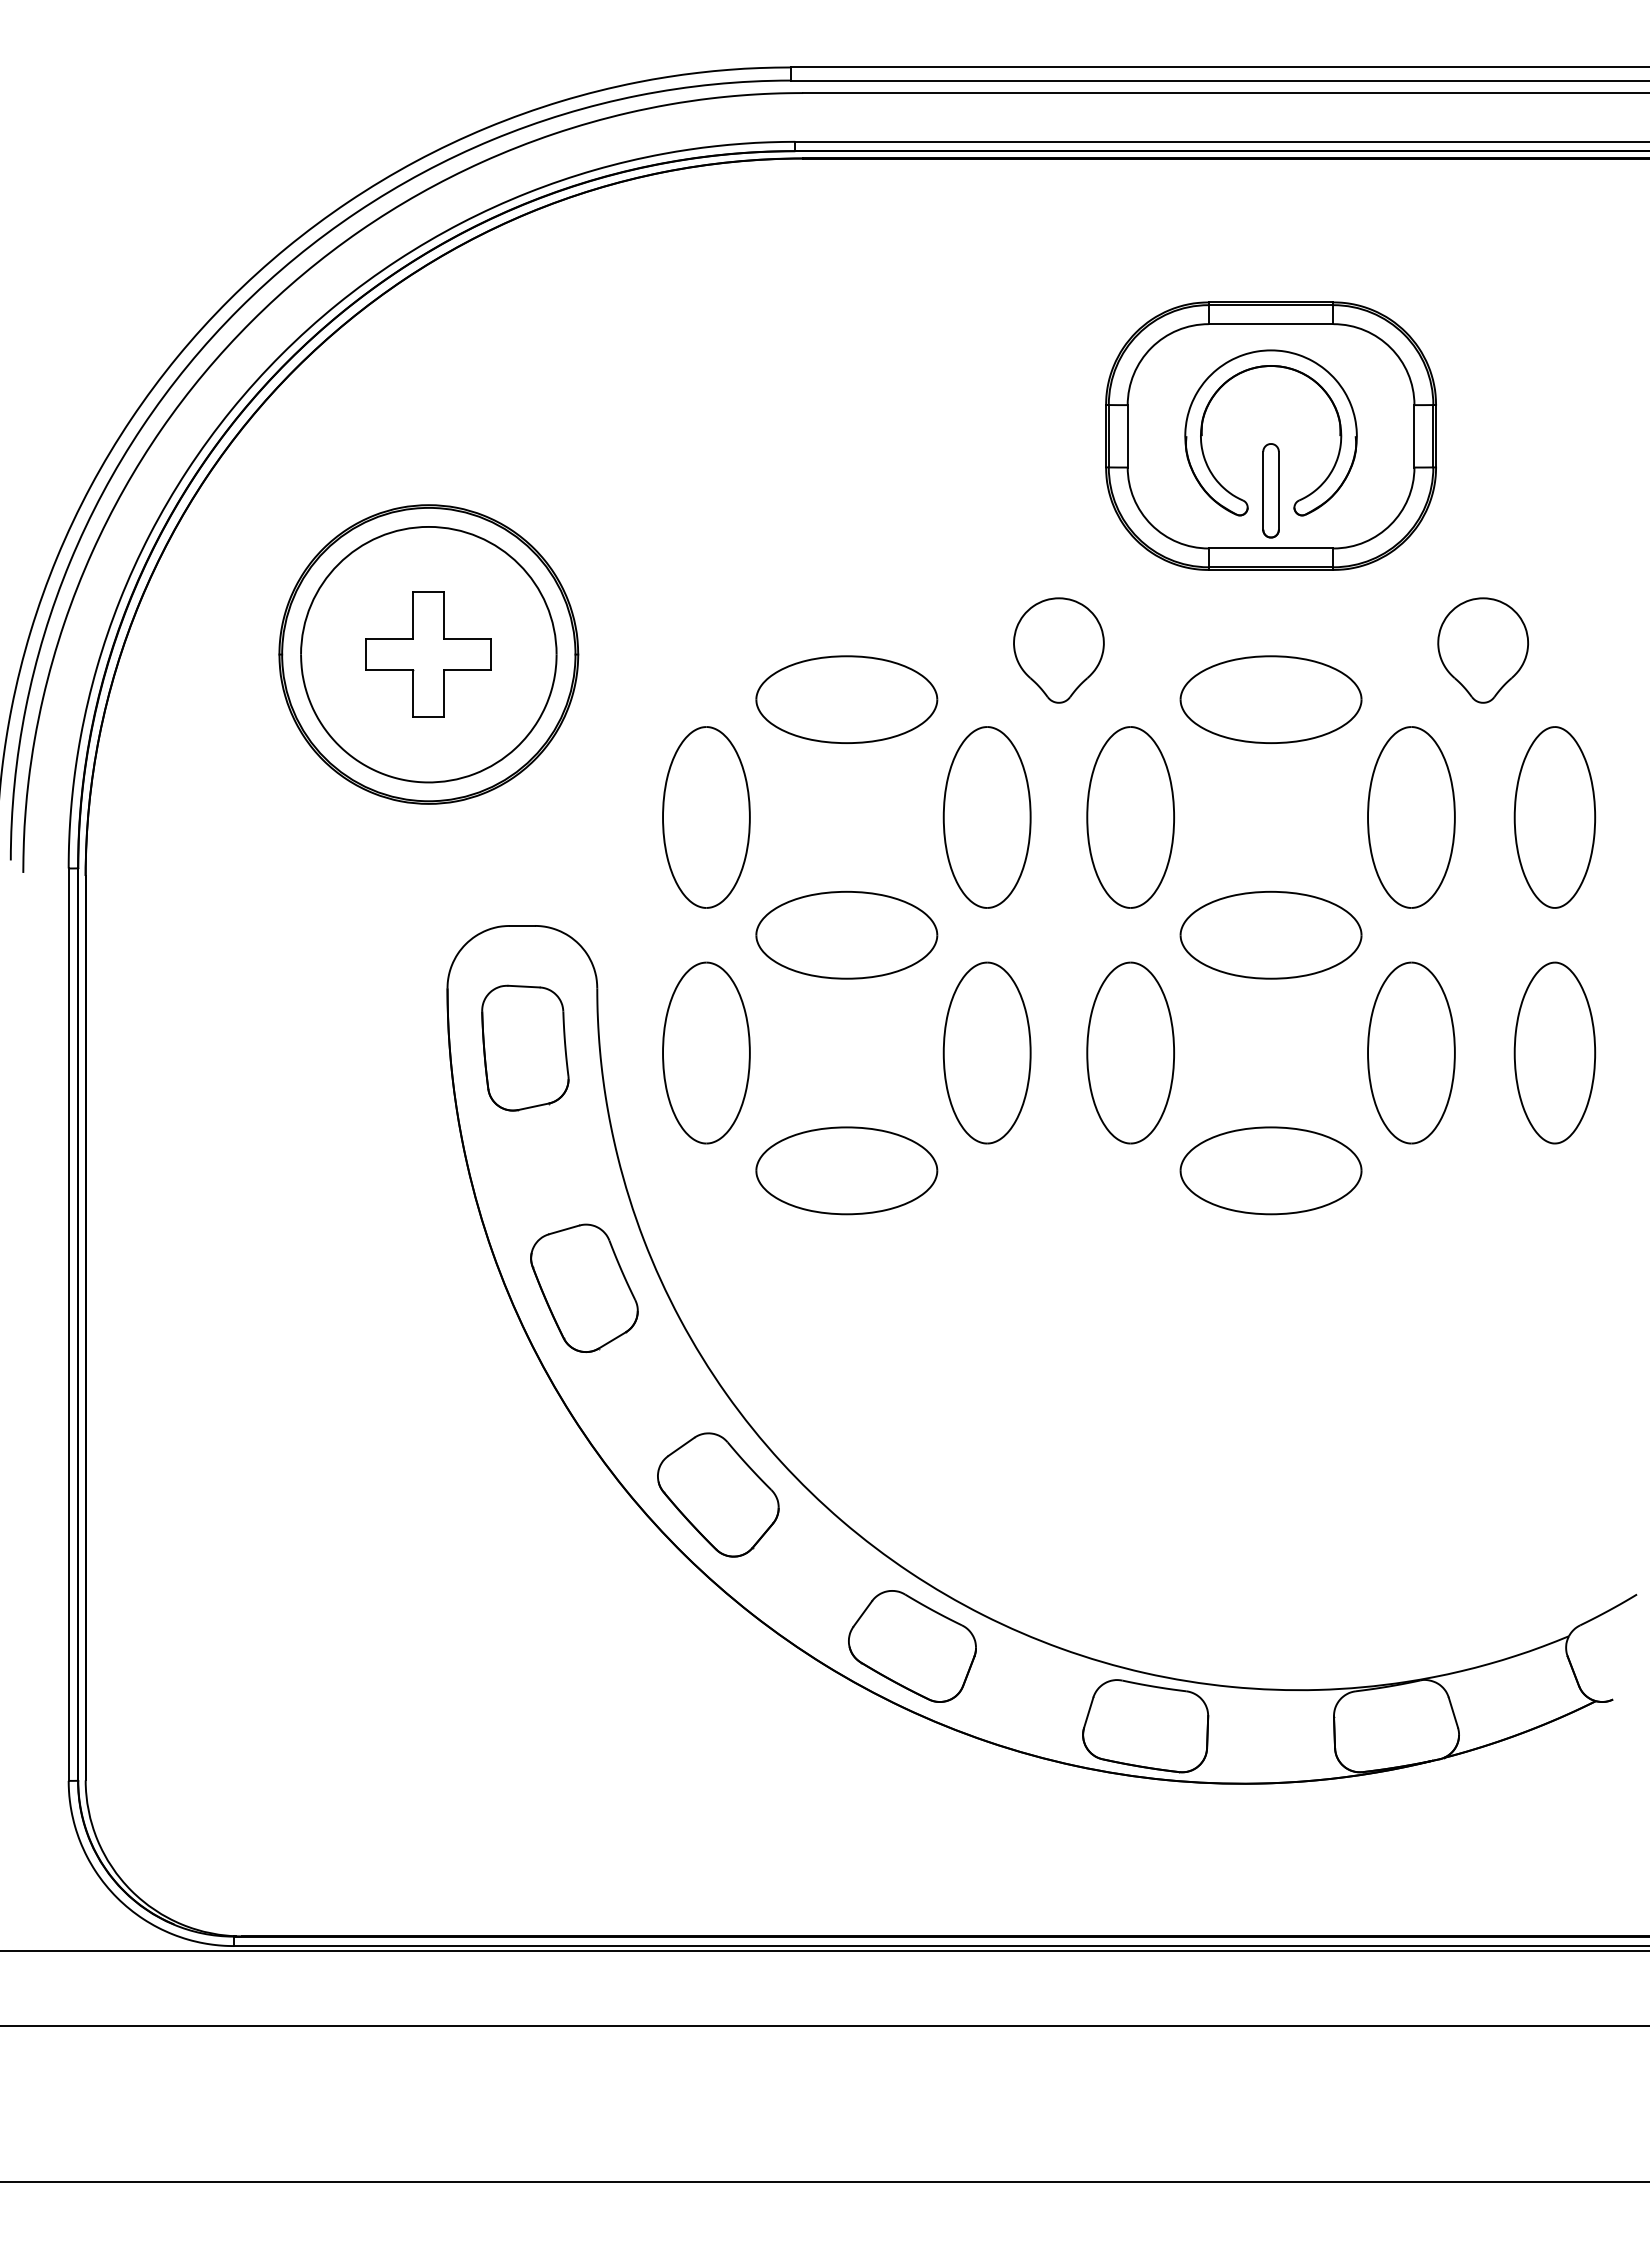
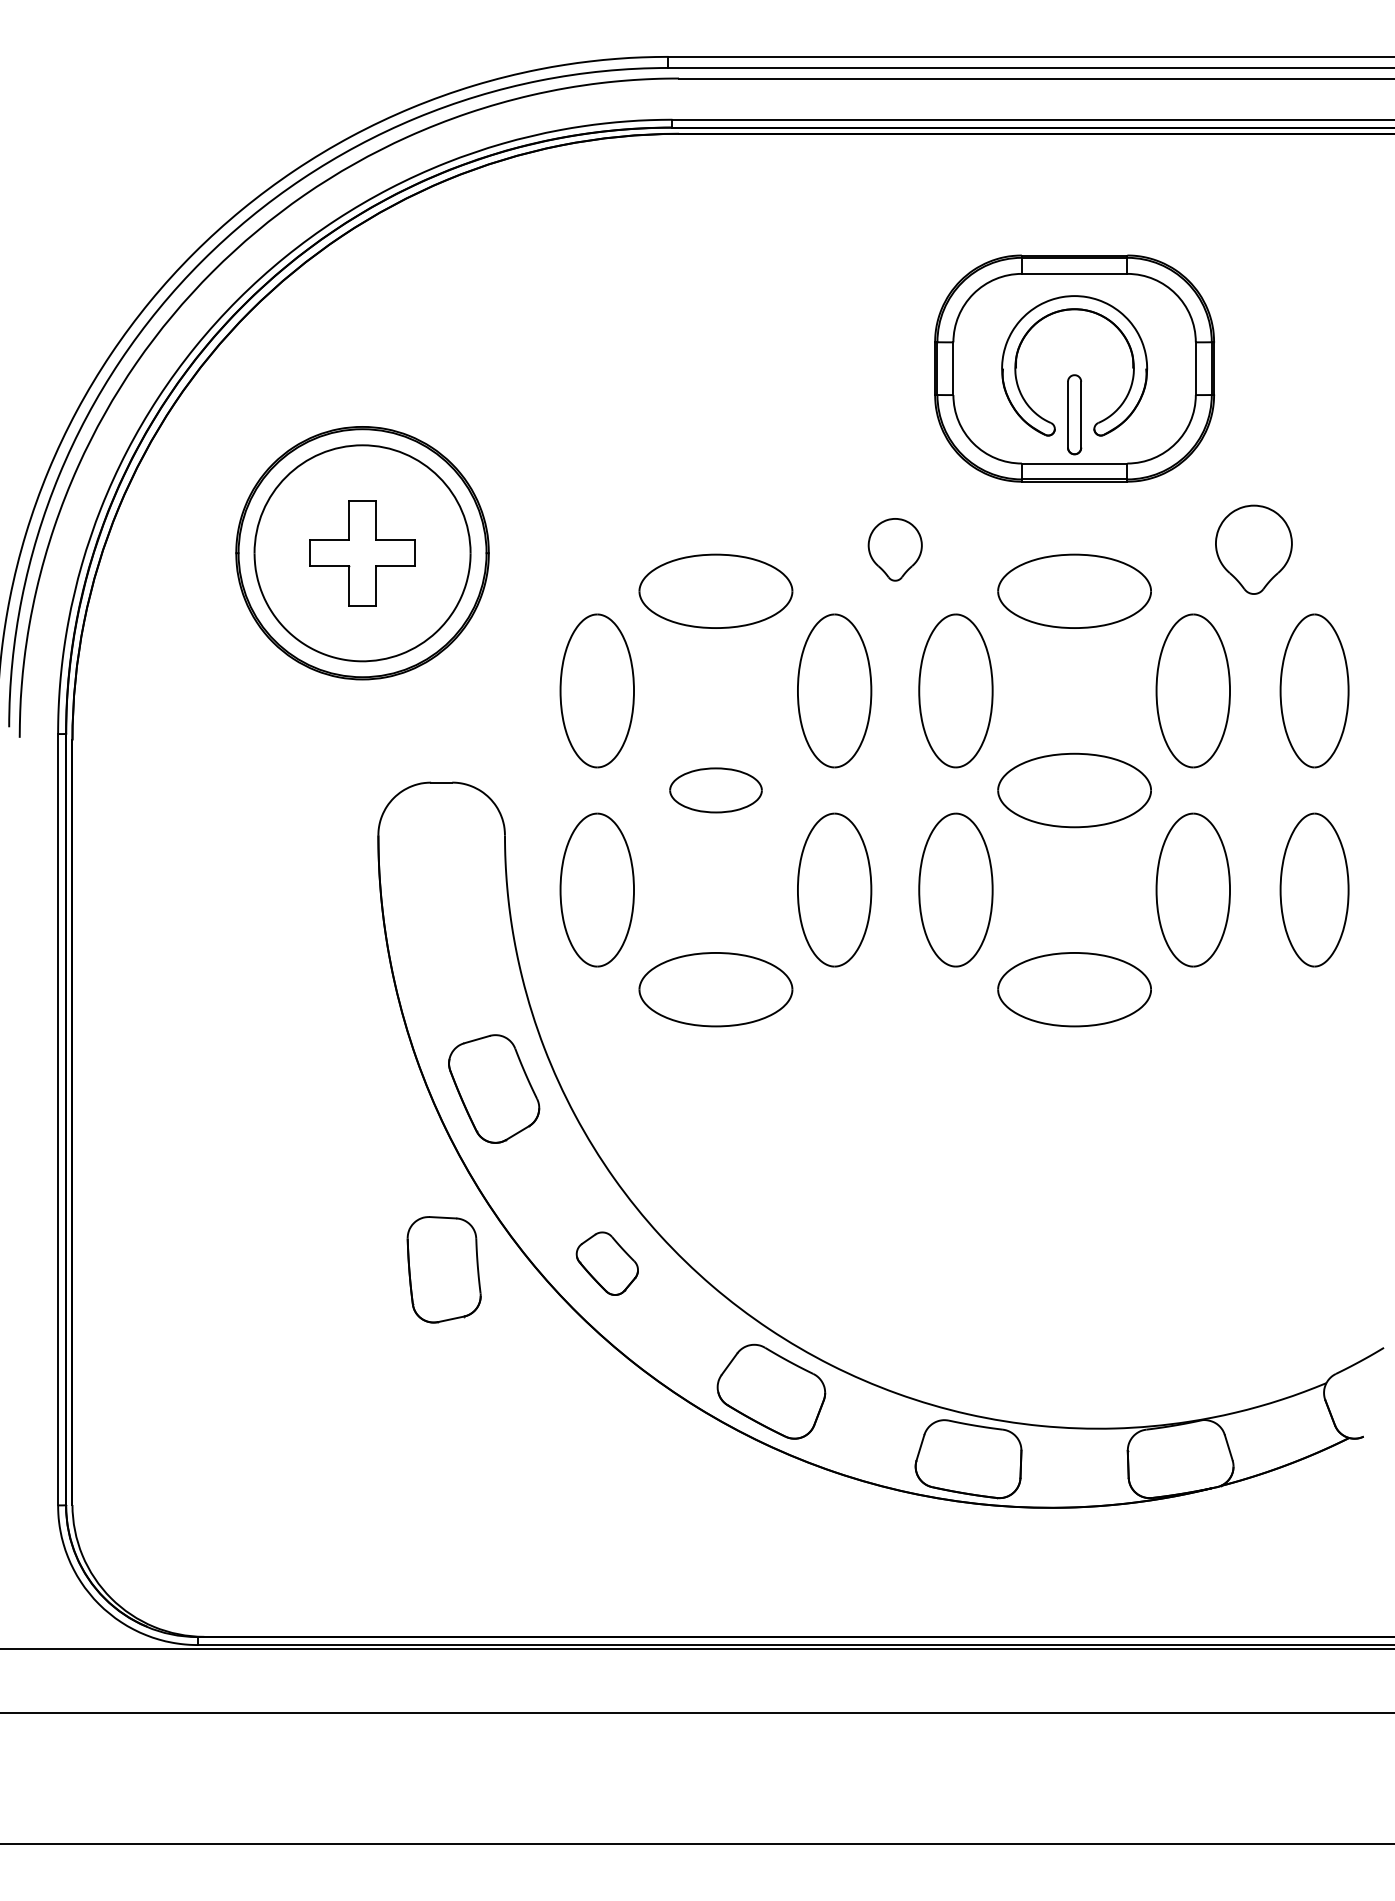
part: (1058, 650) -> (894, 549), size x0.7
part: (846, 934) -> (715, 789), size x0.6
part: (525, 1047) -> (444, 1269), moved
part: (718, 1494) -> (607, 1263), size x0.6

